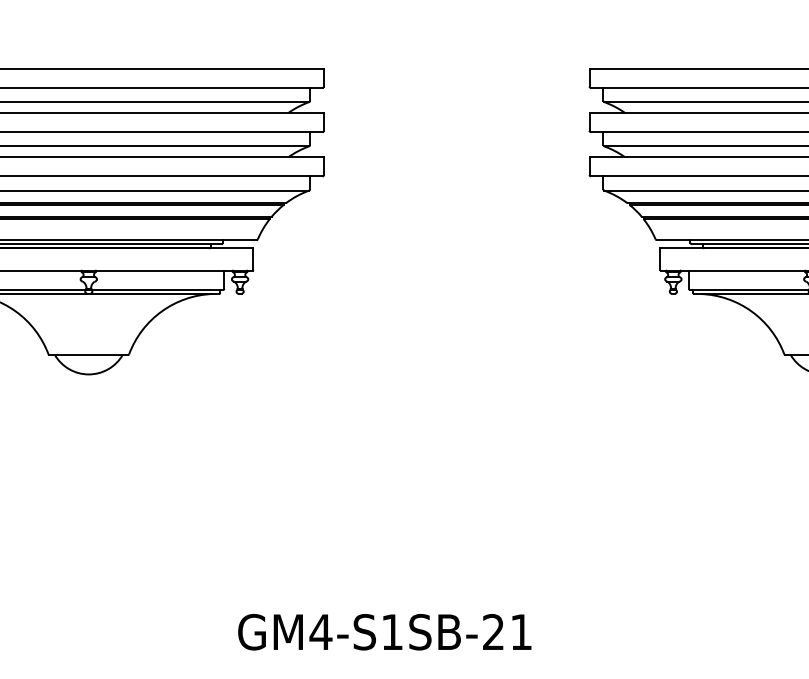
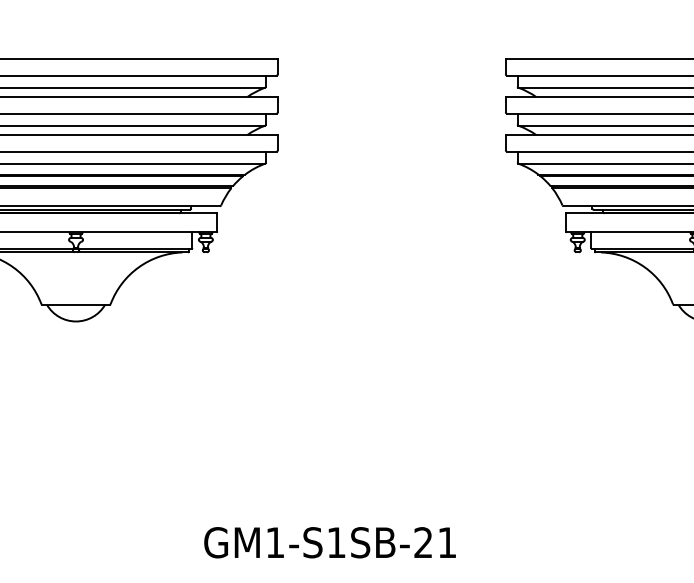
text: (320, 631) -> (274, 542), GM4-S1SB-21 -> GM1-S1SB-21

